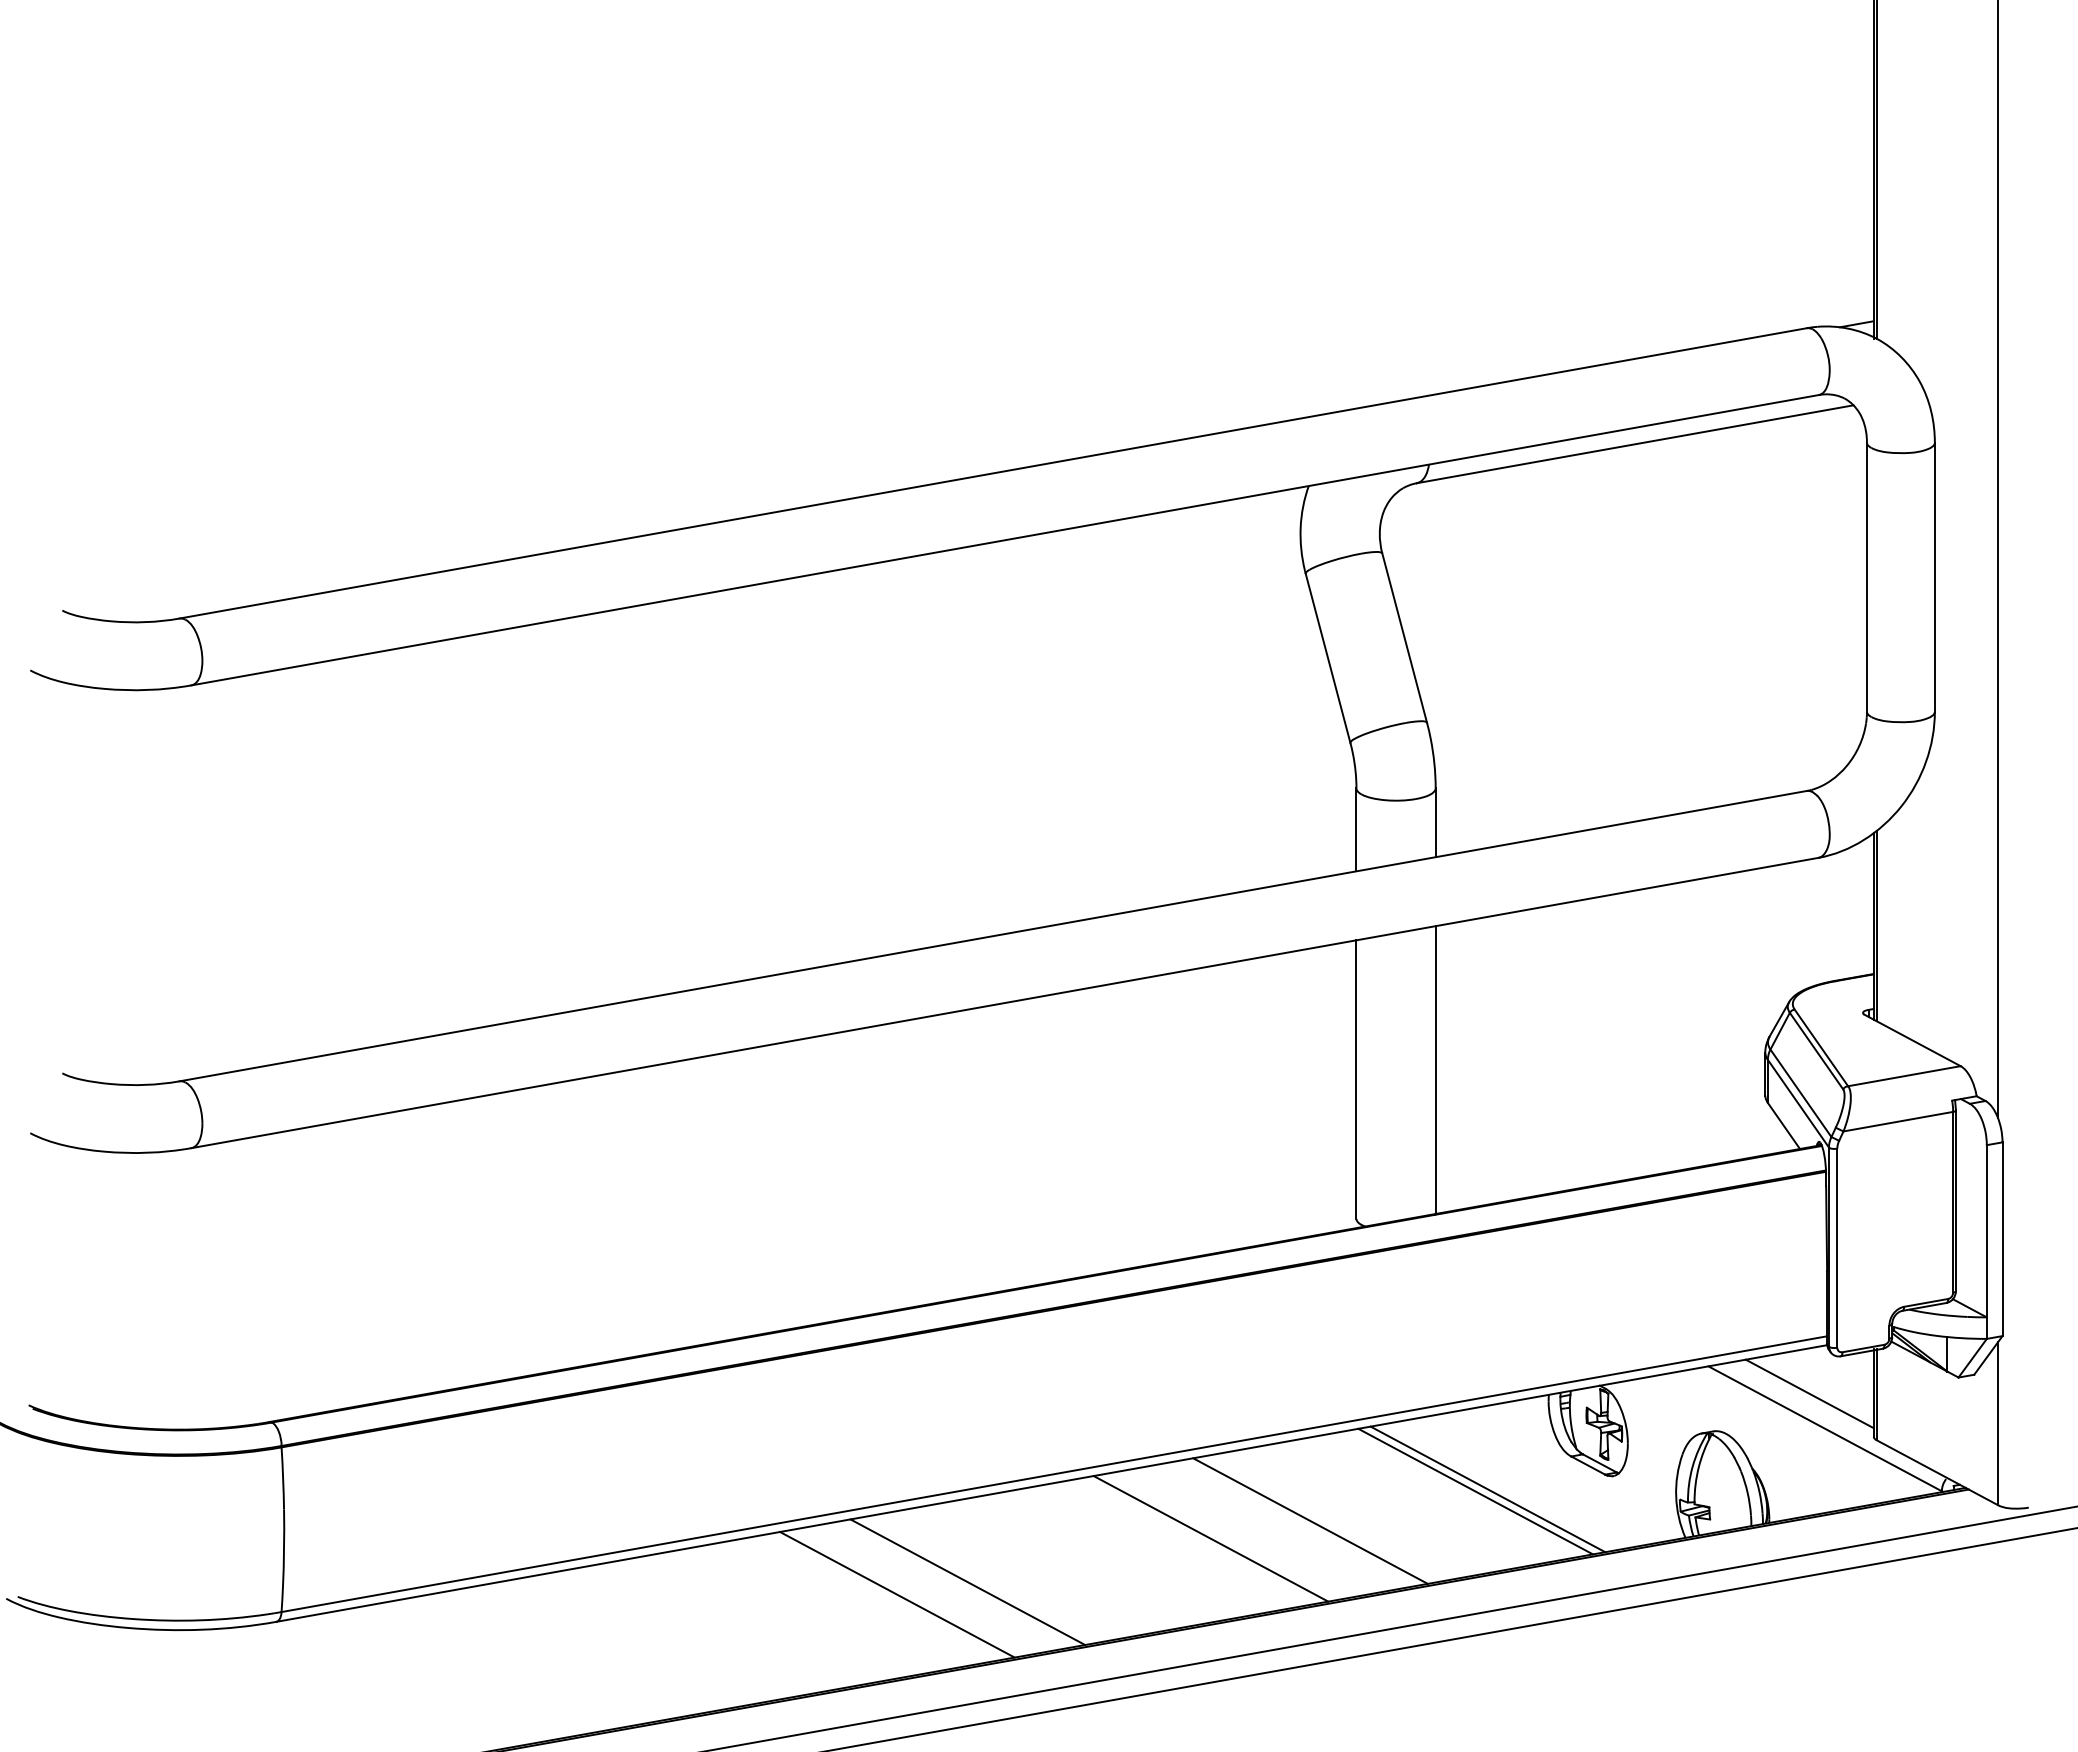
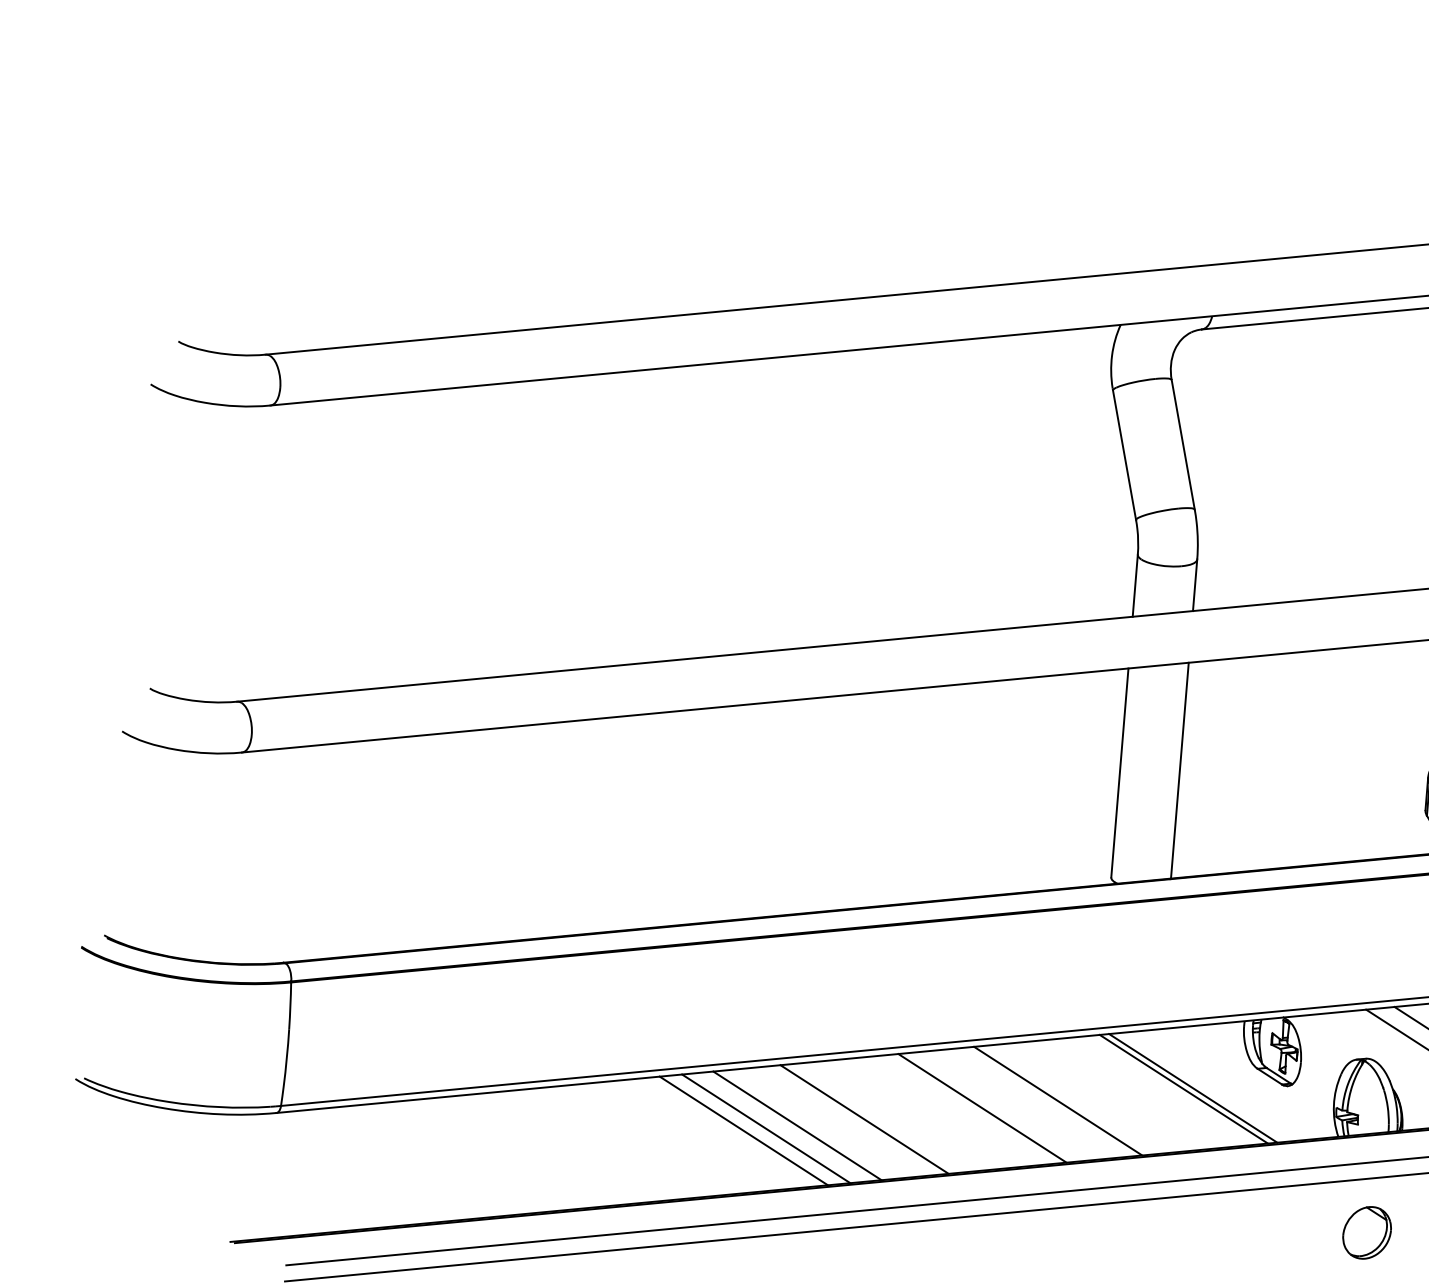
line: (1055, 1566) -> (864, 1119), added
line: (926, 1589) -> (766, 1128), added
part: (1733, 1661) -> (1366, 1232), added

